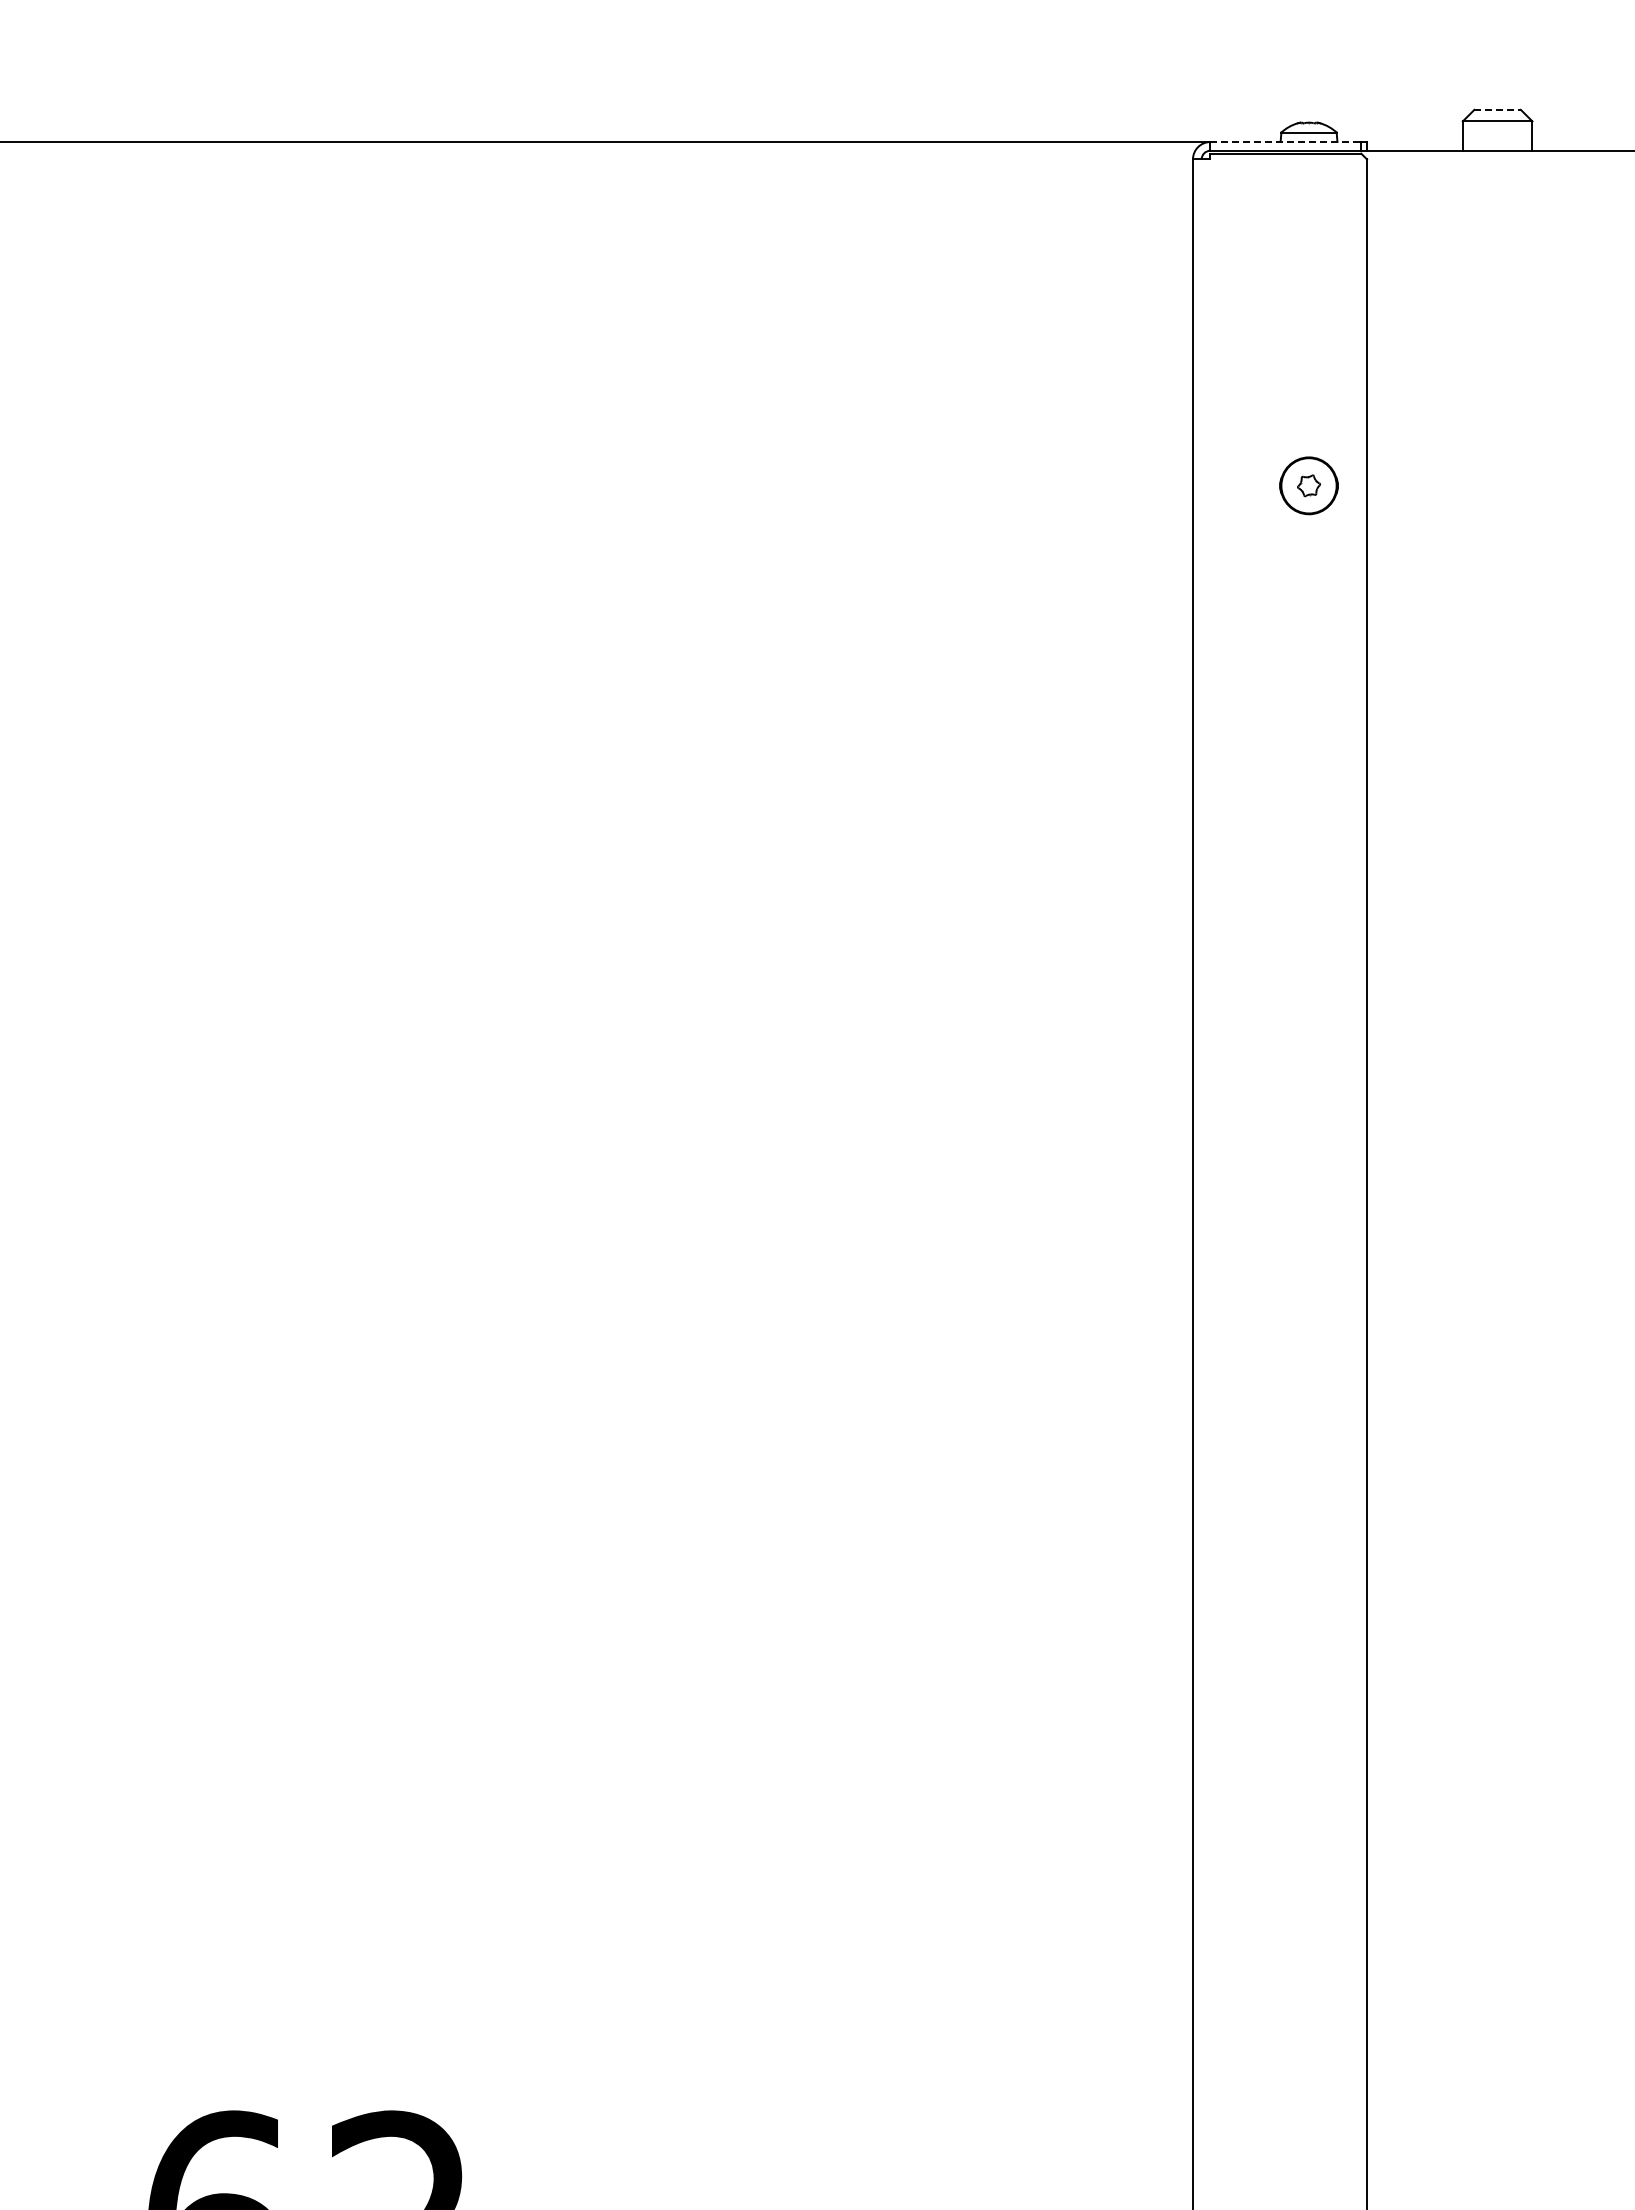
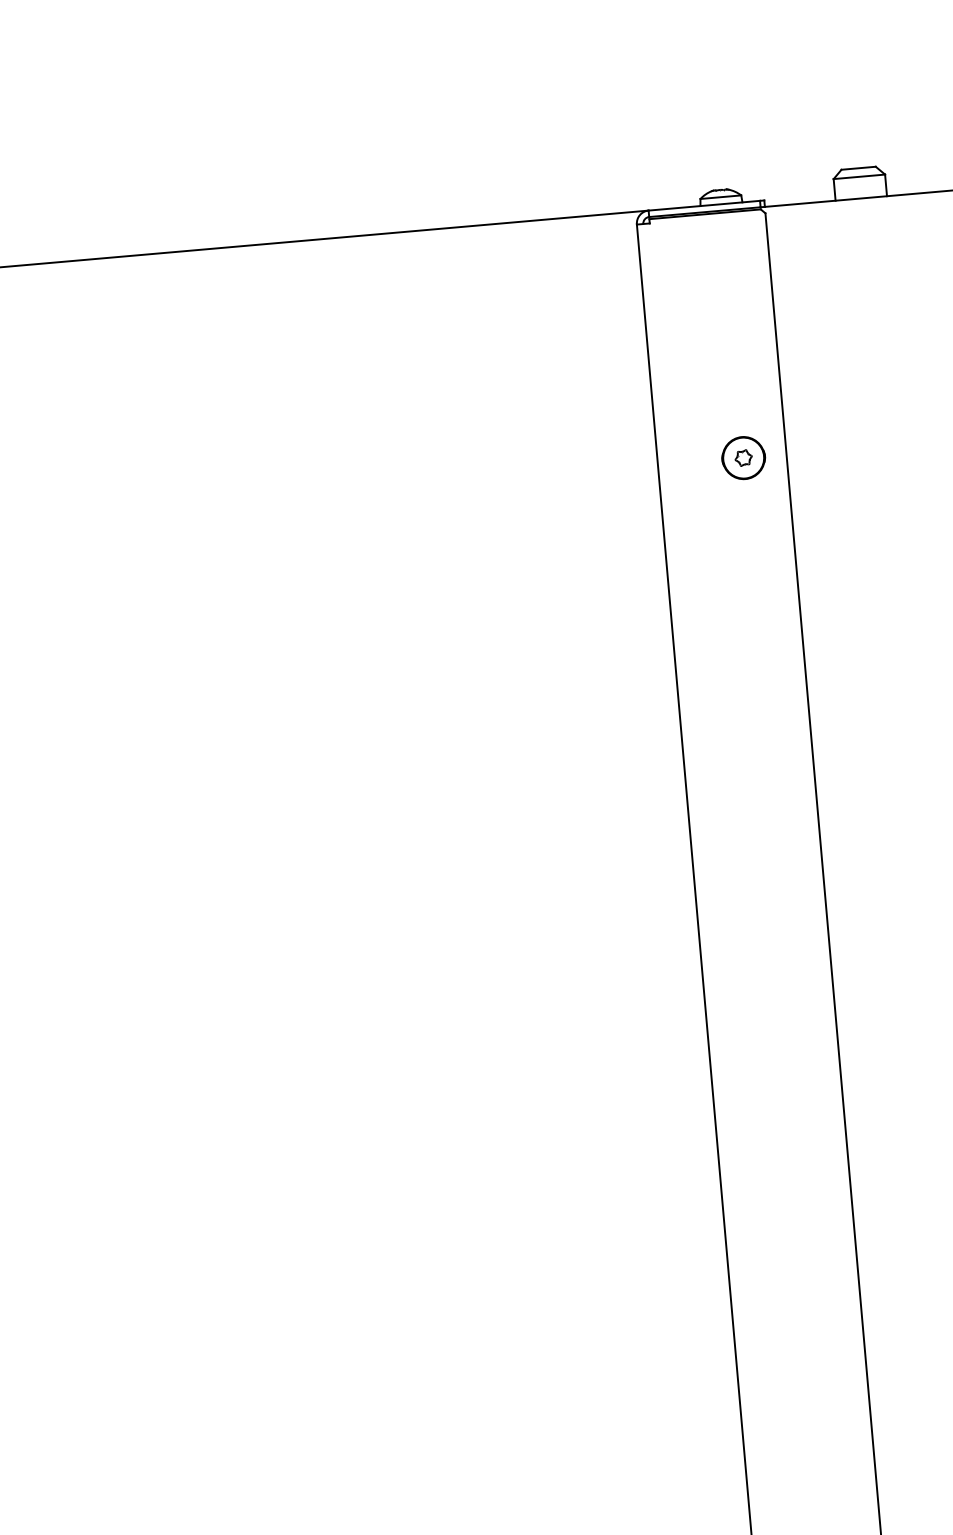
line: (1498, 109) -> (859, 167), dashed -> solid
line: (1286, 142) -> (704, 206), dashed -> solid

